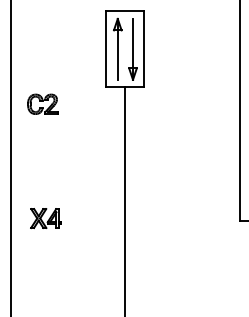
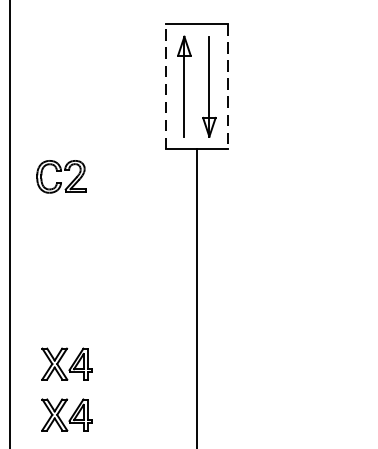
line: (106, 48) -> (165, 85), solid -> dashed
line: (144, 49) -> (228, 86), solid -> dashed
part: (45, 249) -> (65, 414), added

